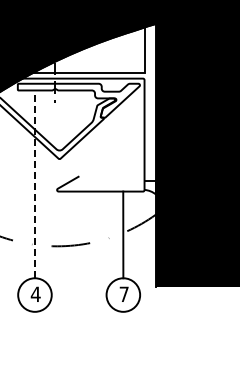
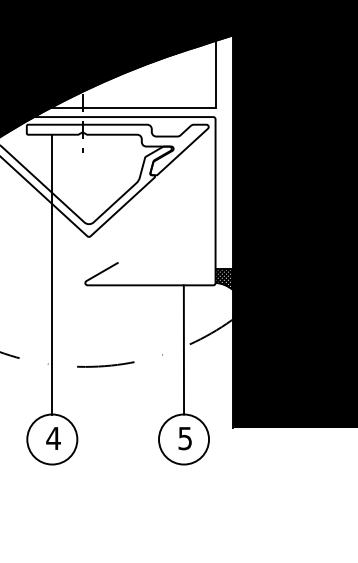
line: (34, 184) -> (51, 274), dashed -> solid
hatch: (150, 186) -> (224, 277), added
text: (123, 294) -> (184, 438), 7 -> 5

